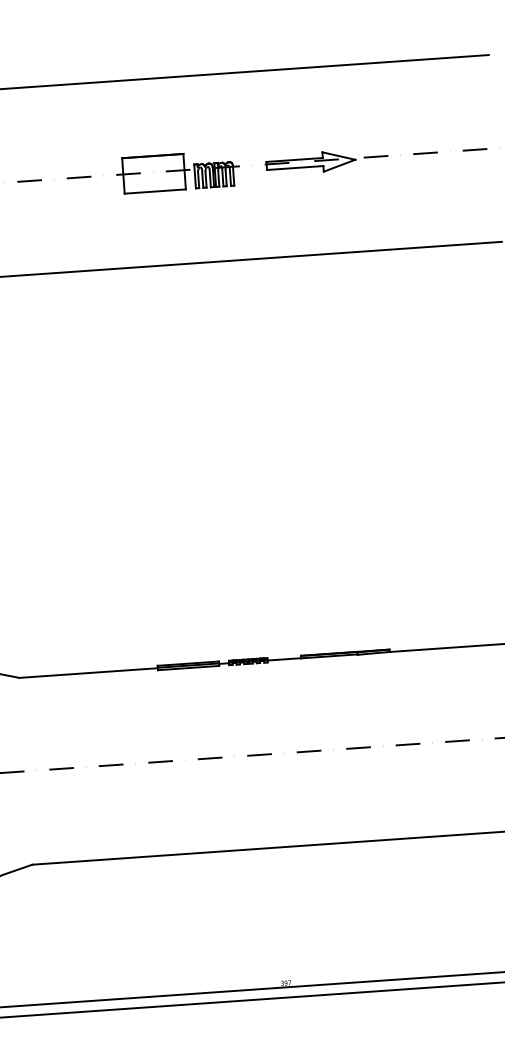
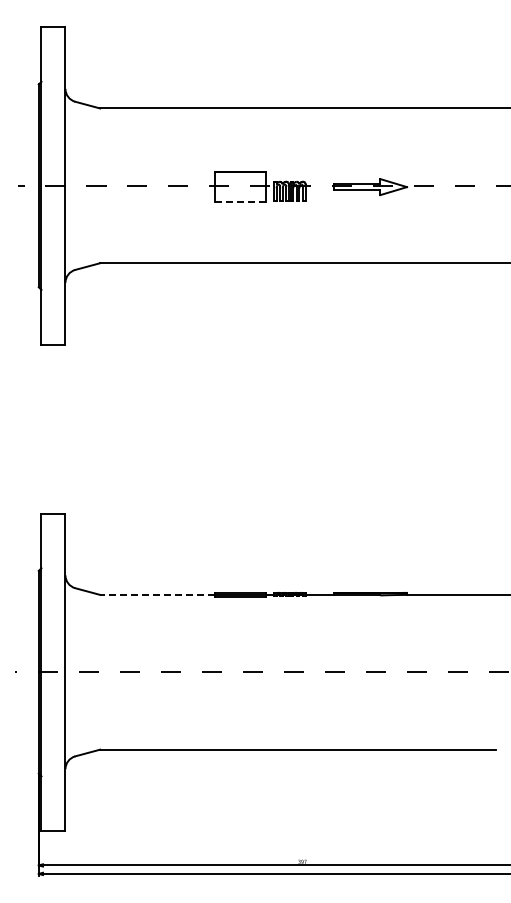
line: (154, 191) -> (239, 201), solid -> dashed
line: (88, 672) -> (157, 594), solid -> dashed

